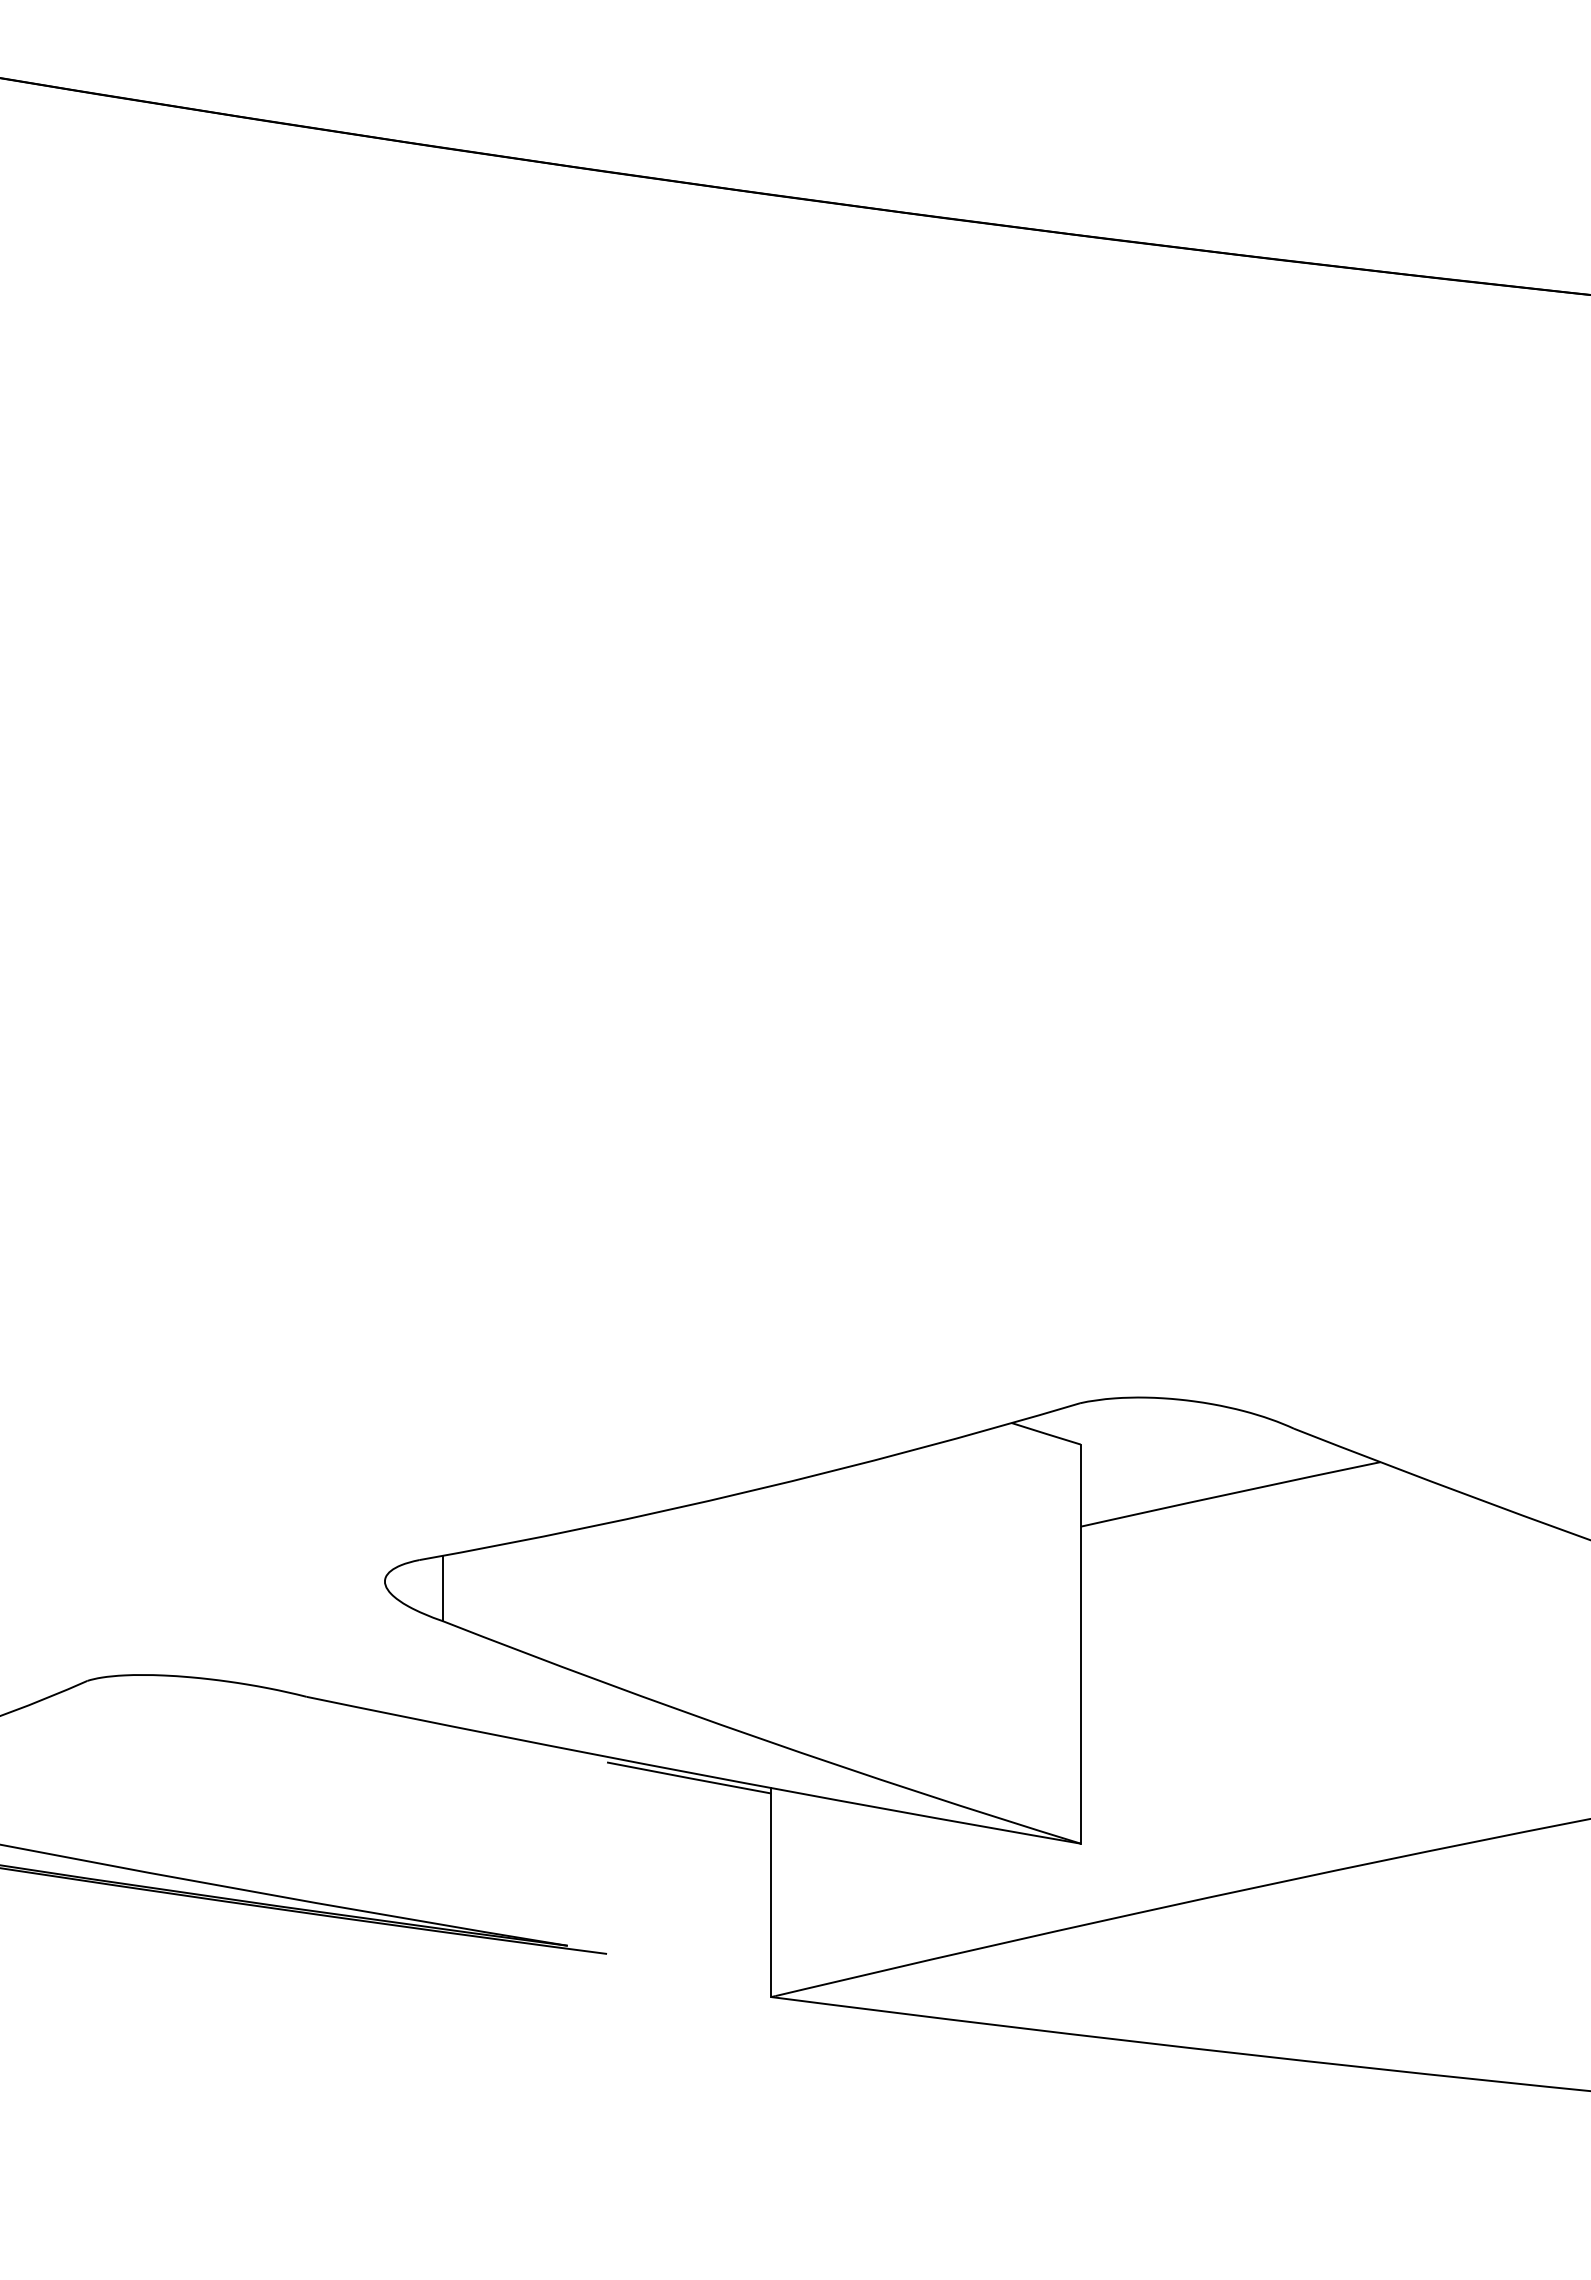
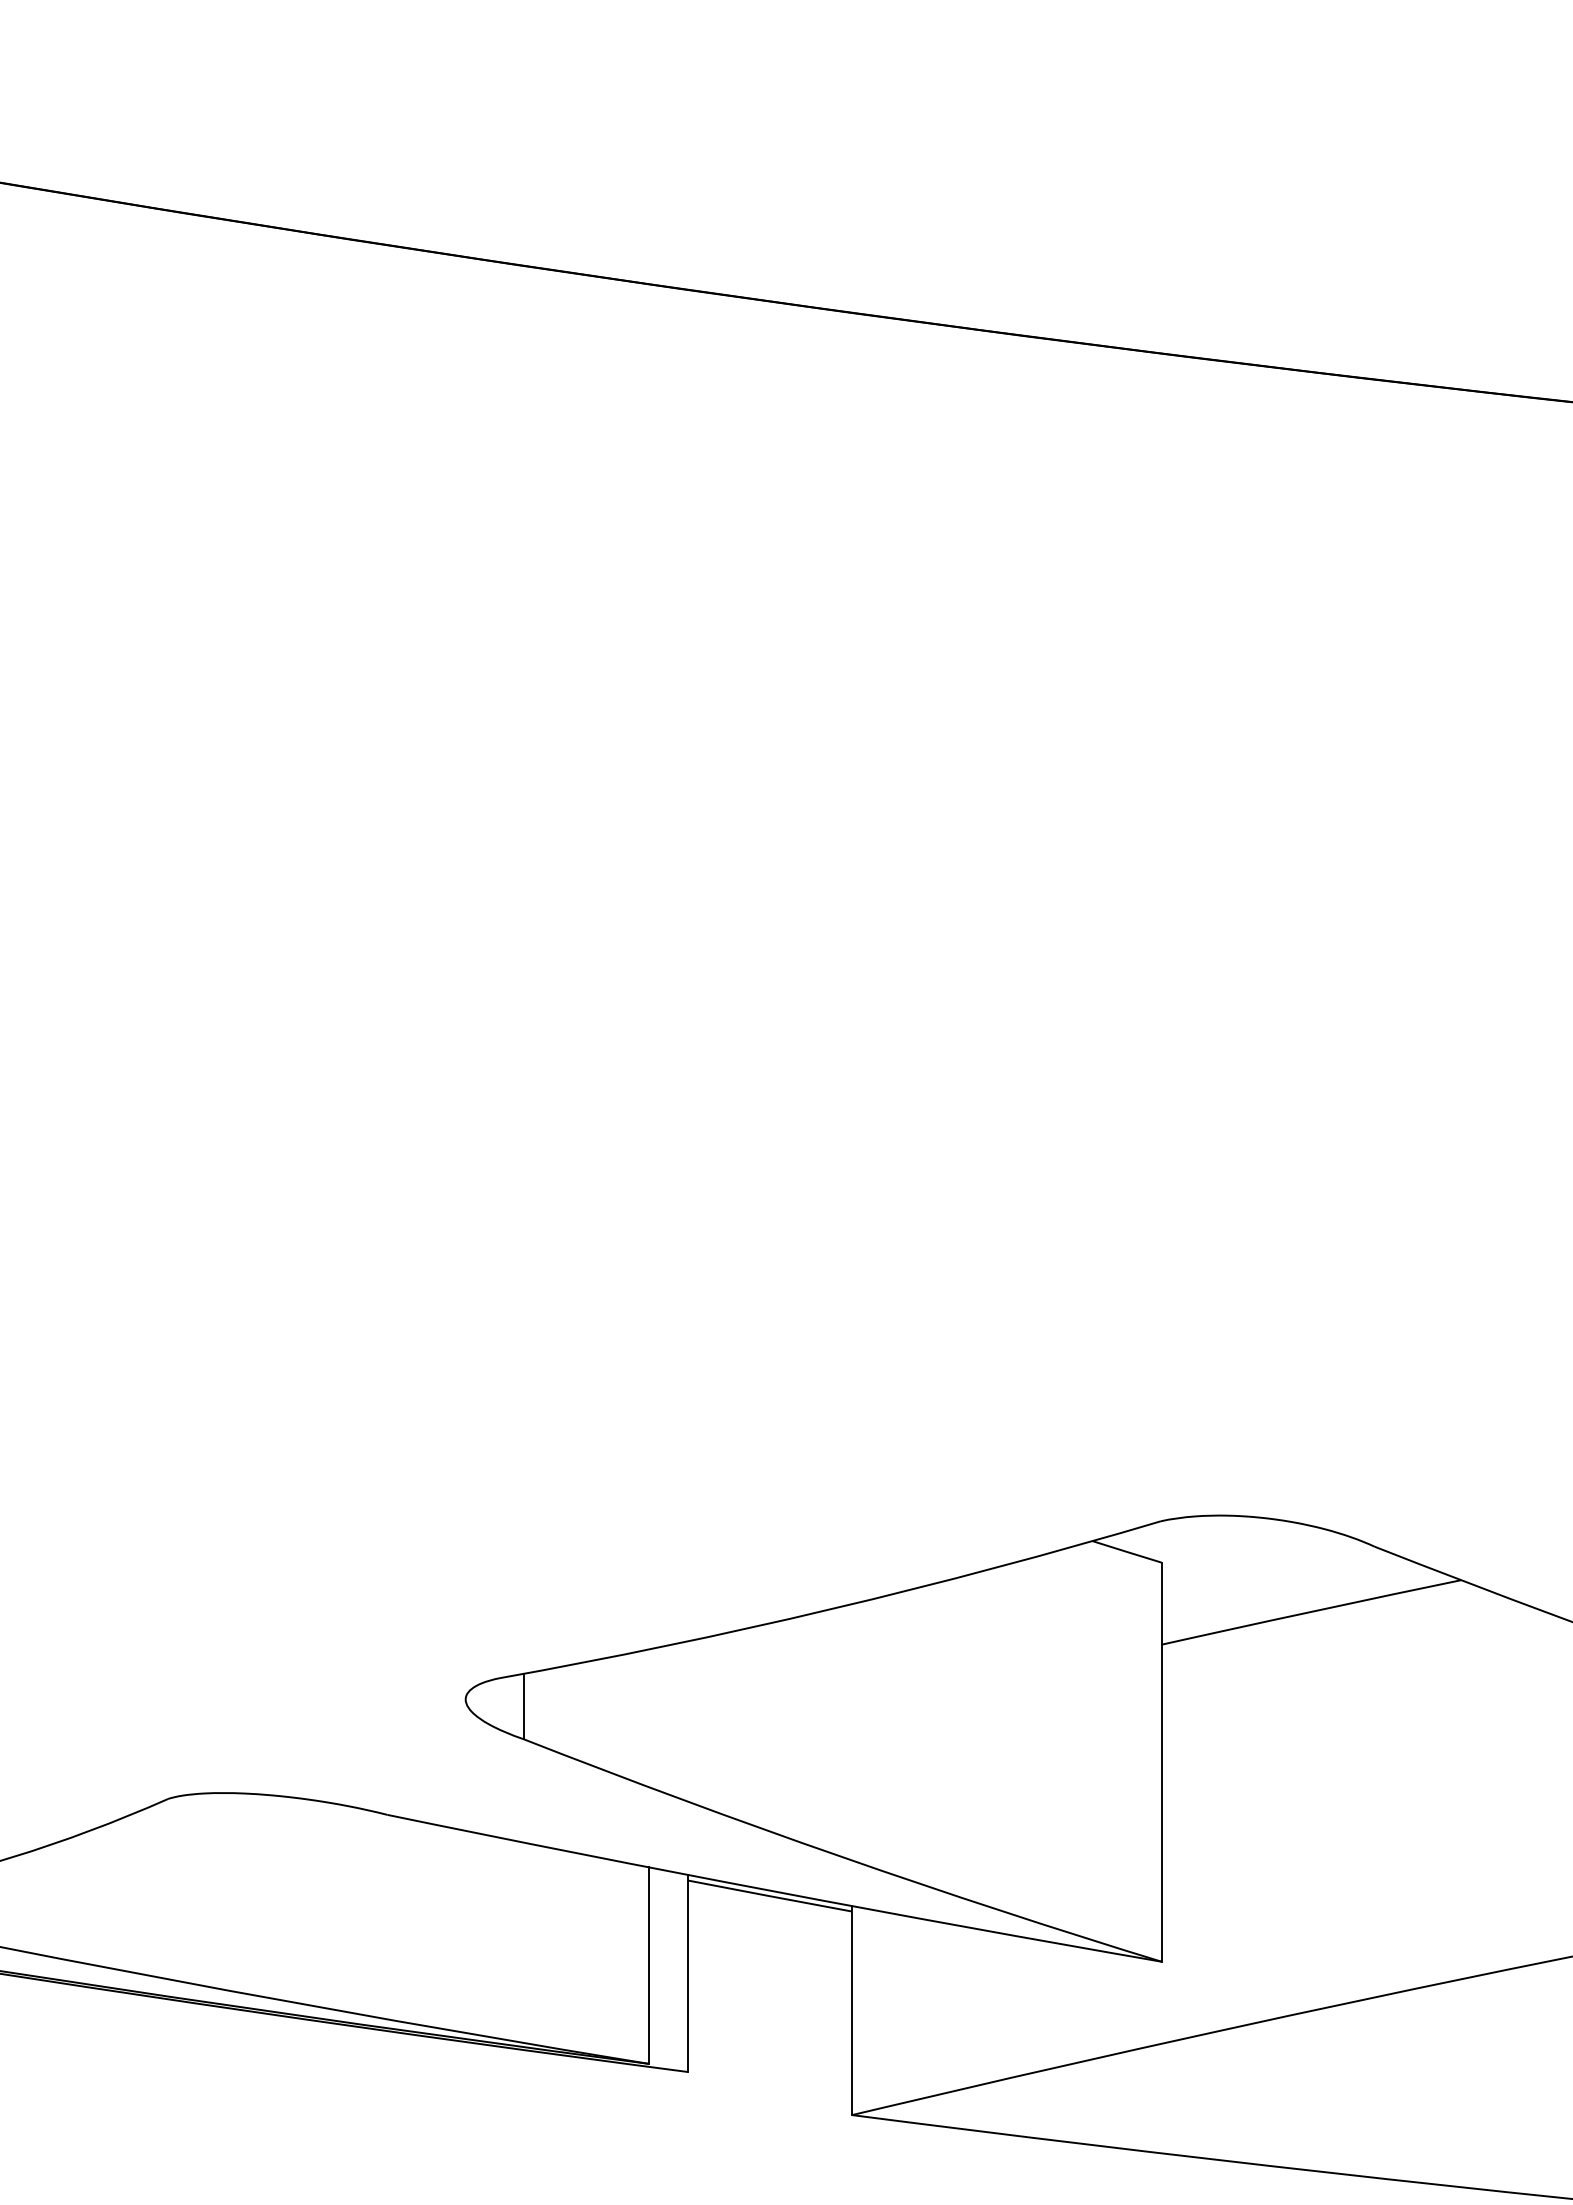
line: (567, 1847) -> (648, 1965), added
line: (607, 1854) -> (688, 1972), added

